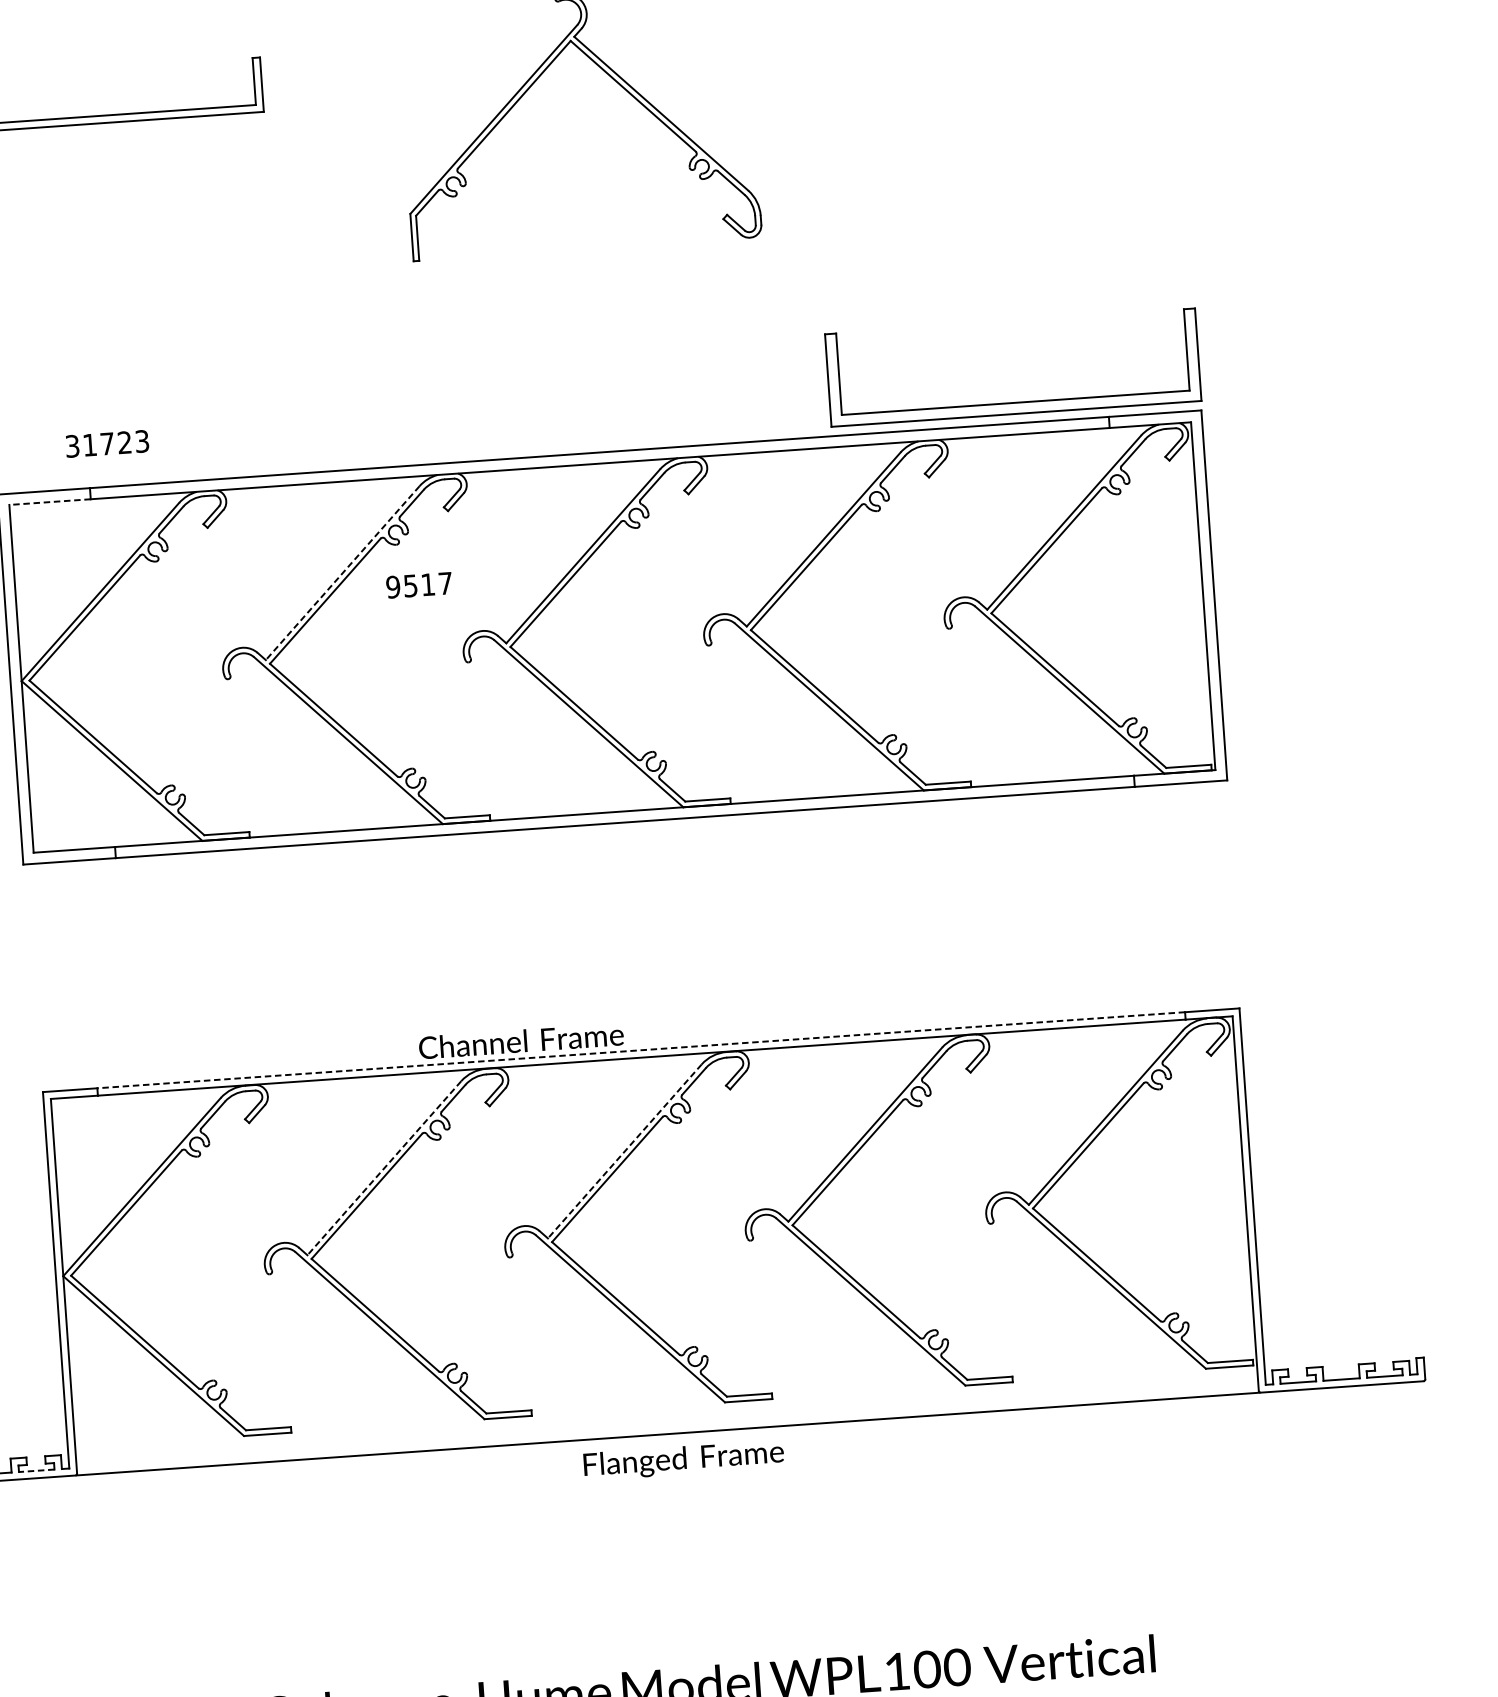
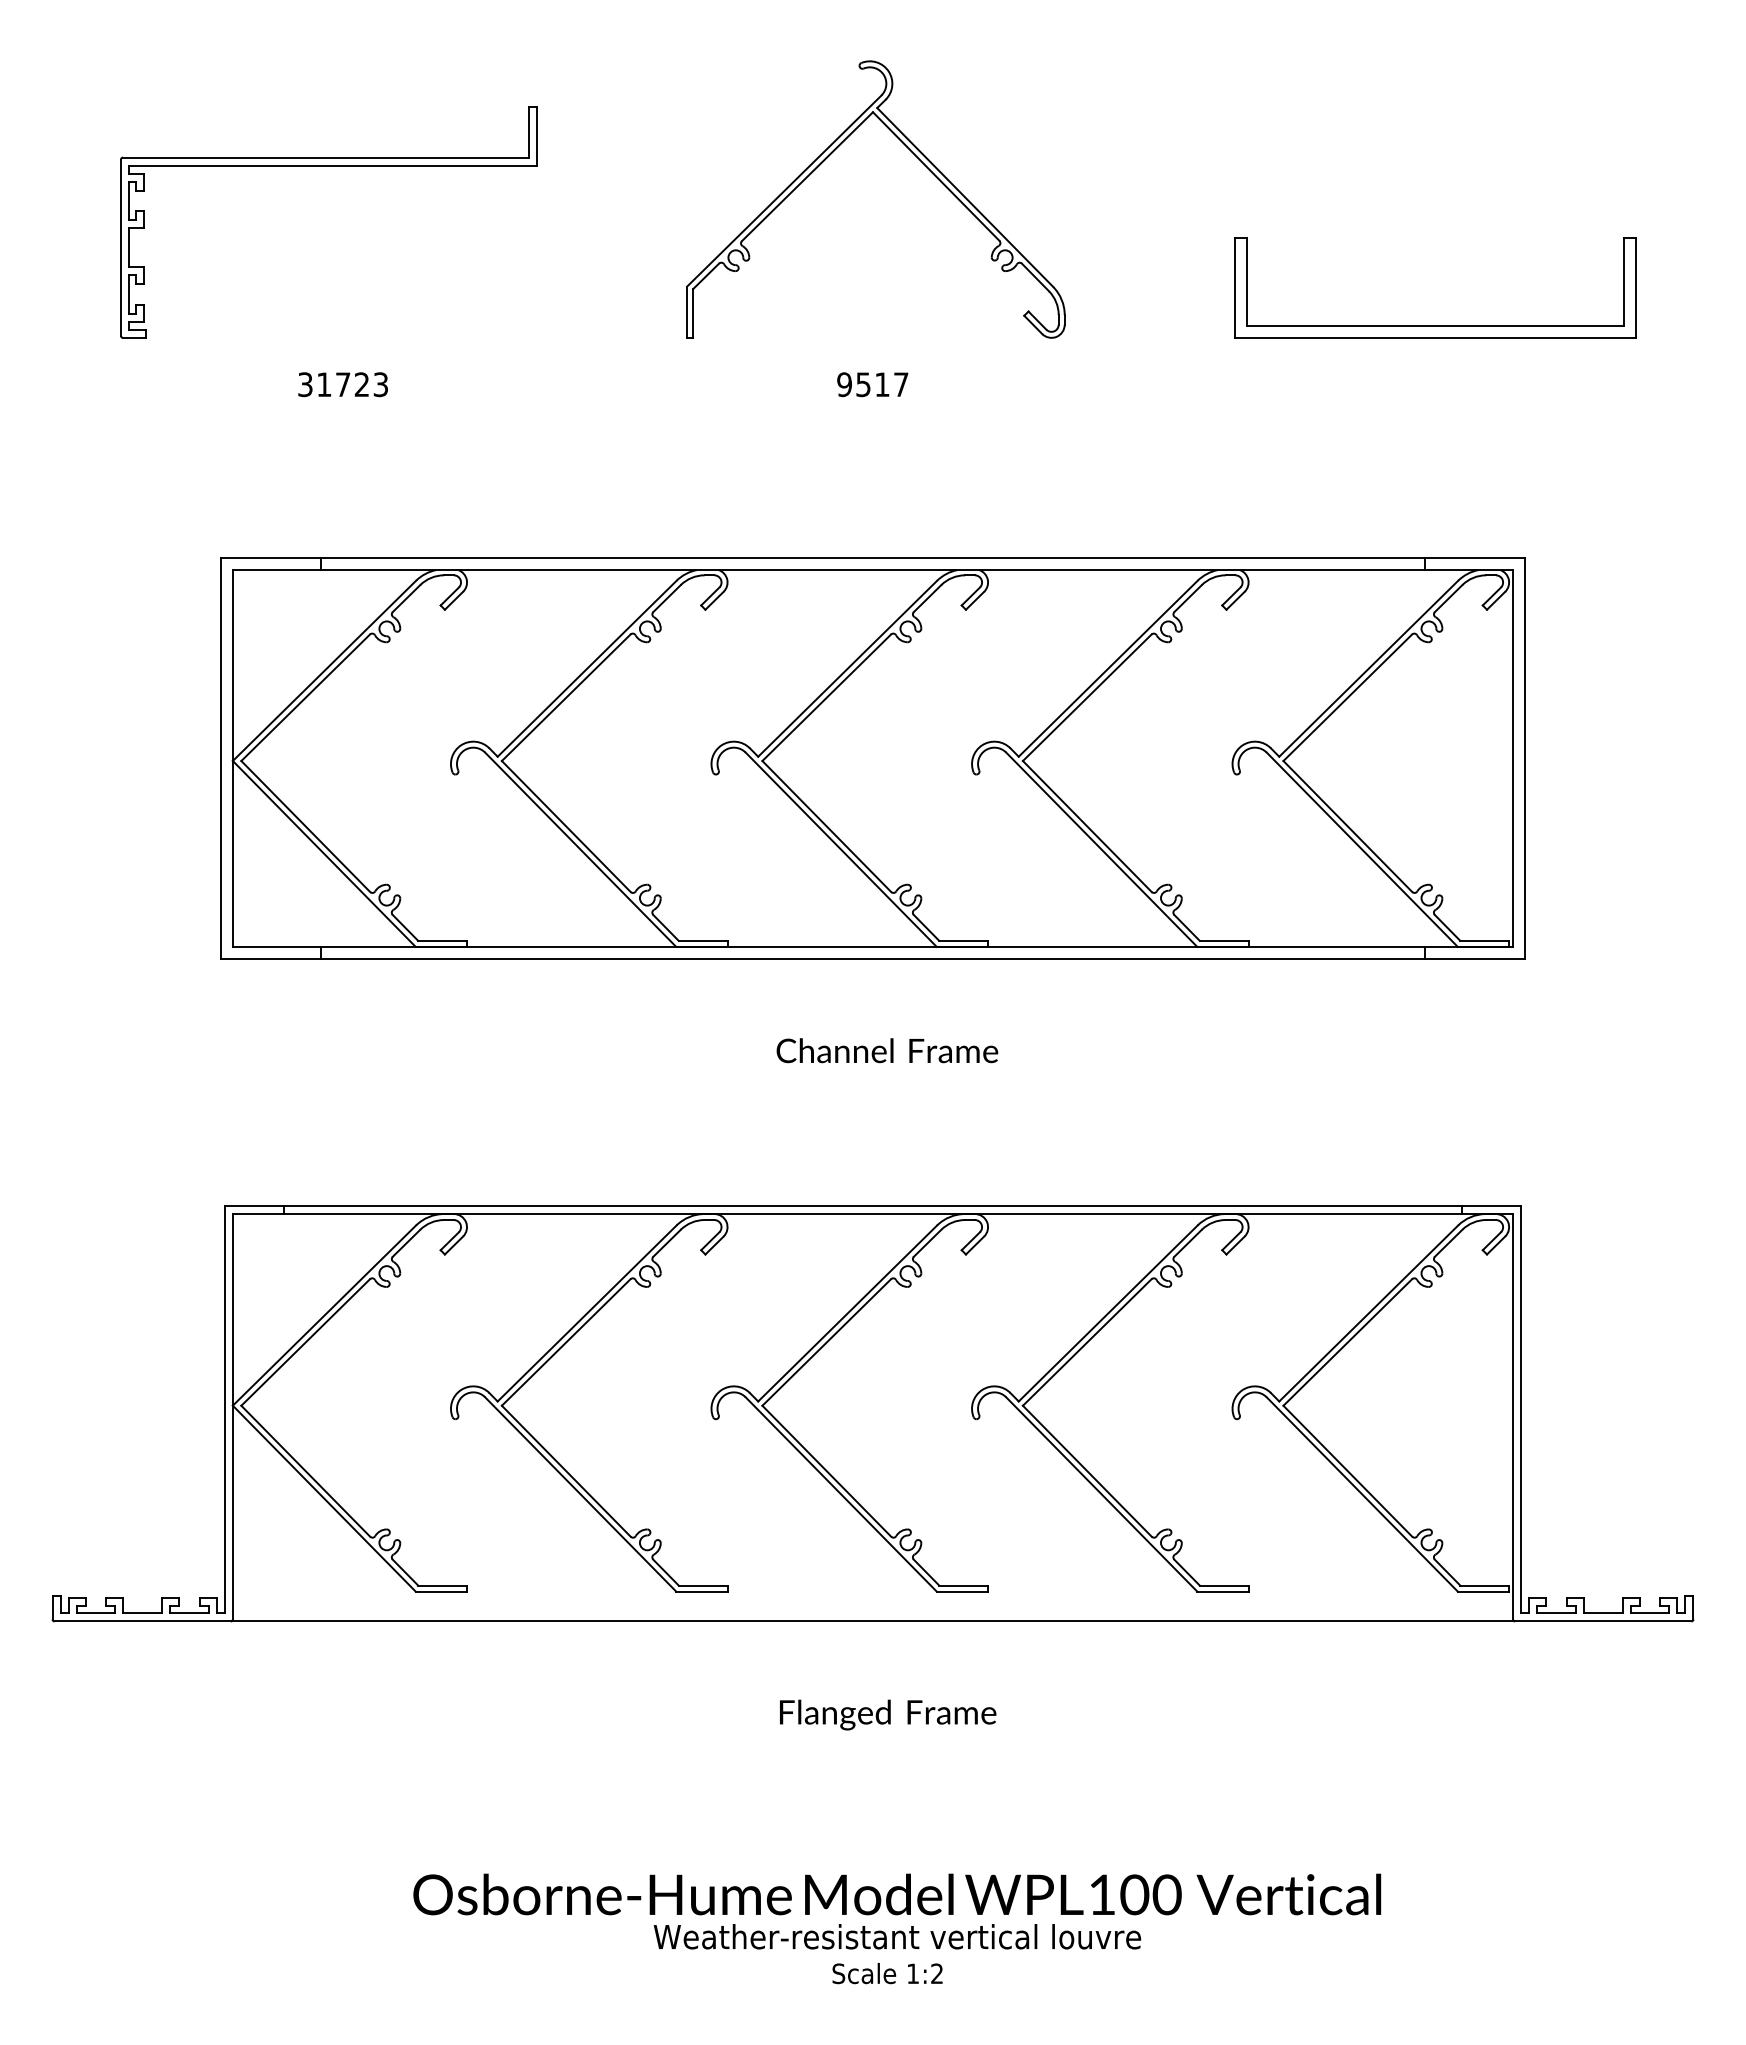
part: (1015, 402) -> (1435, 325), moved
text: (106, 443) -> (342, 384), moved
line: (49, 502) -> (276, 570), dashed -> solid
line: (342, 573) -> (586, 669), dashed -> solid
text: (419, 585) -> (872, 384), moved
text: (521, 1040) -> (887, 1050), moved
line: (640, 1050) -> (872, 1205), dashed -> solid
line: (624, 1151) -> (847, 1313), dashed -> solid
line: (383, 1168) -> (586, 1313), dashed -> solid
text: (684, 1459) -> (888, 1714), moved
line: (36, 1470) -> (189, 1613), dashed -> solid

